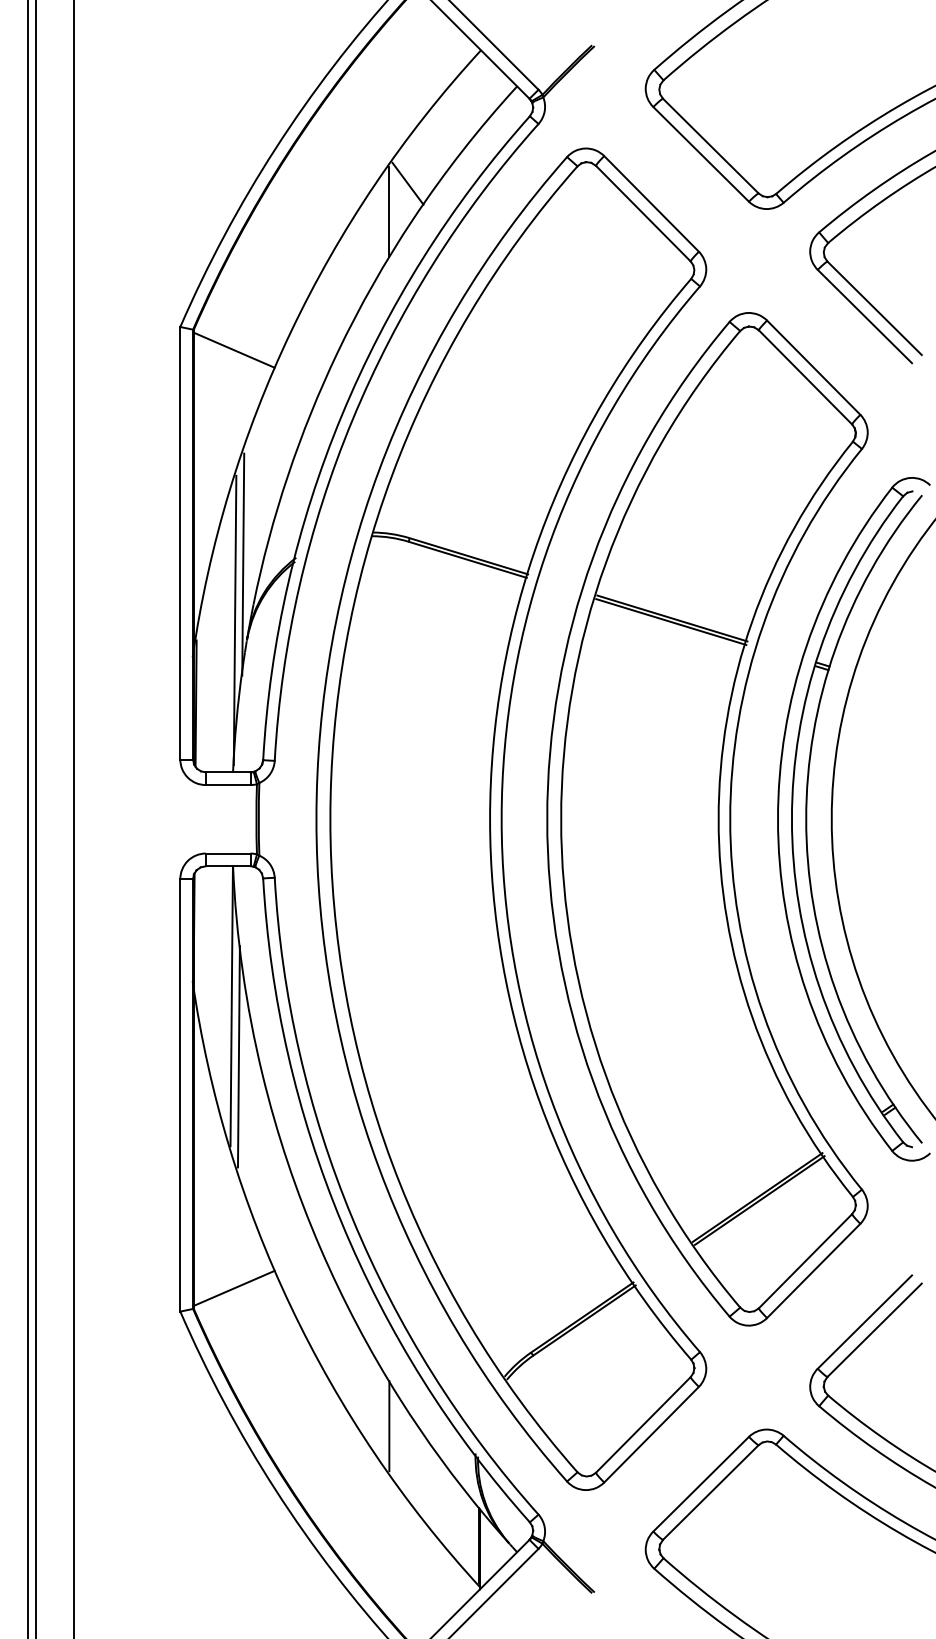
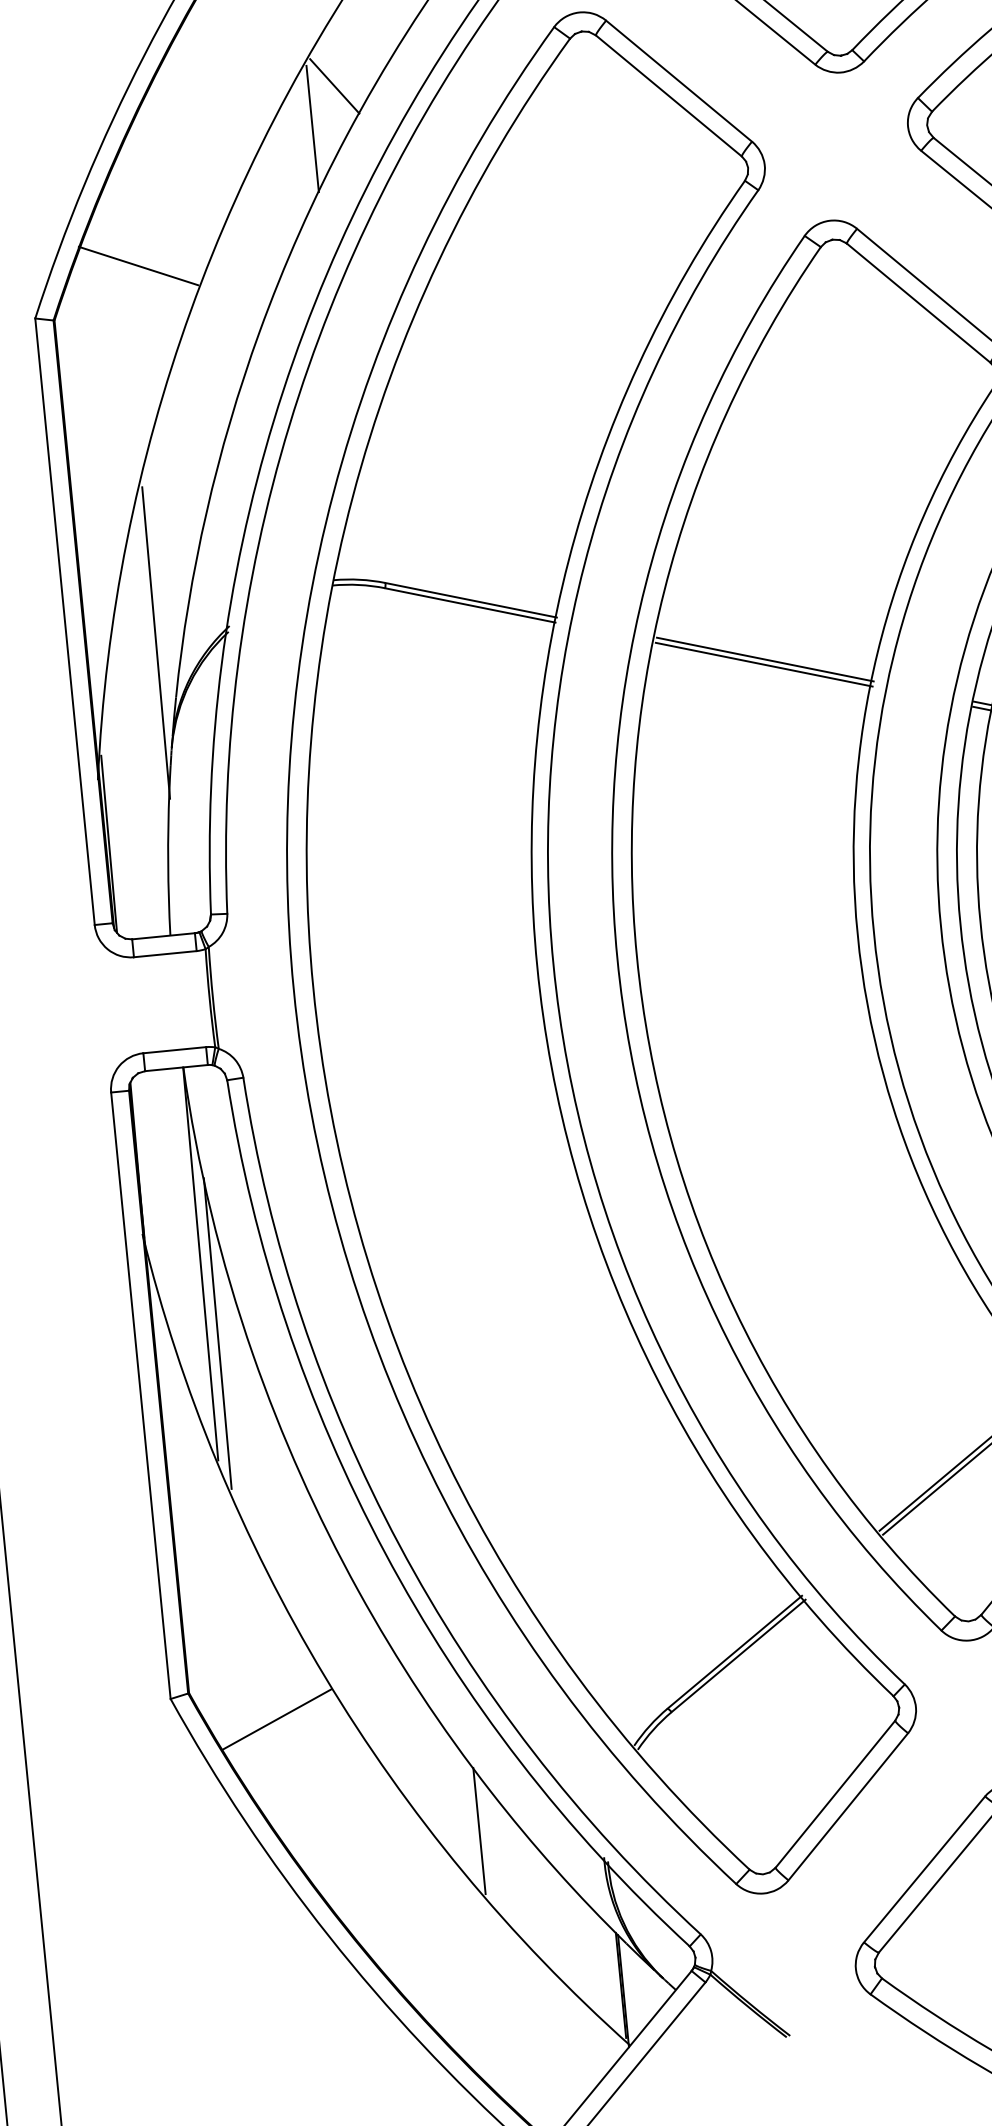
line: (233, 349) -> (137, 265), moved
line: (234, 620) -> (151, 722), removed
line: (233, 1288) -> (276, 1719), moved

